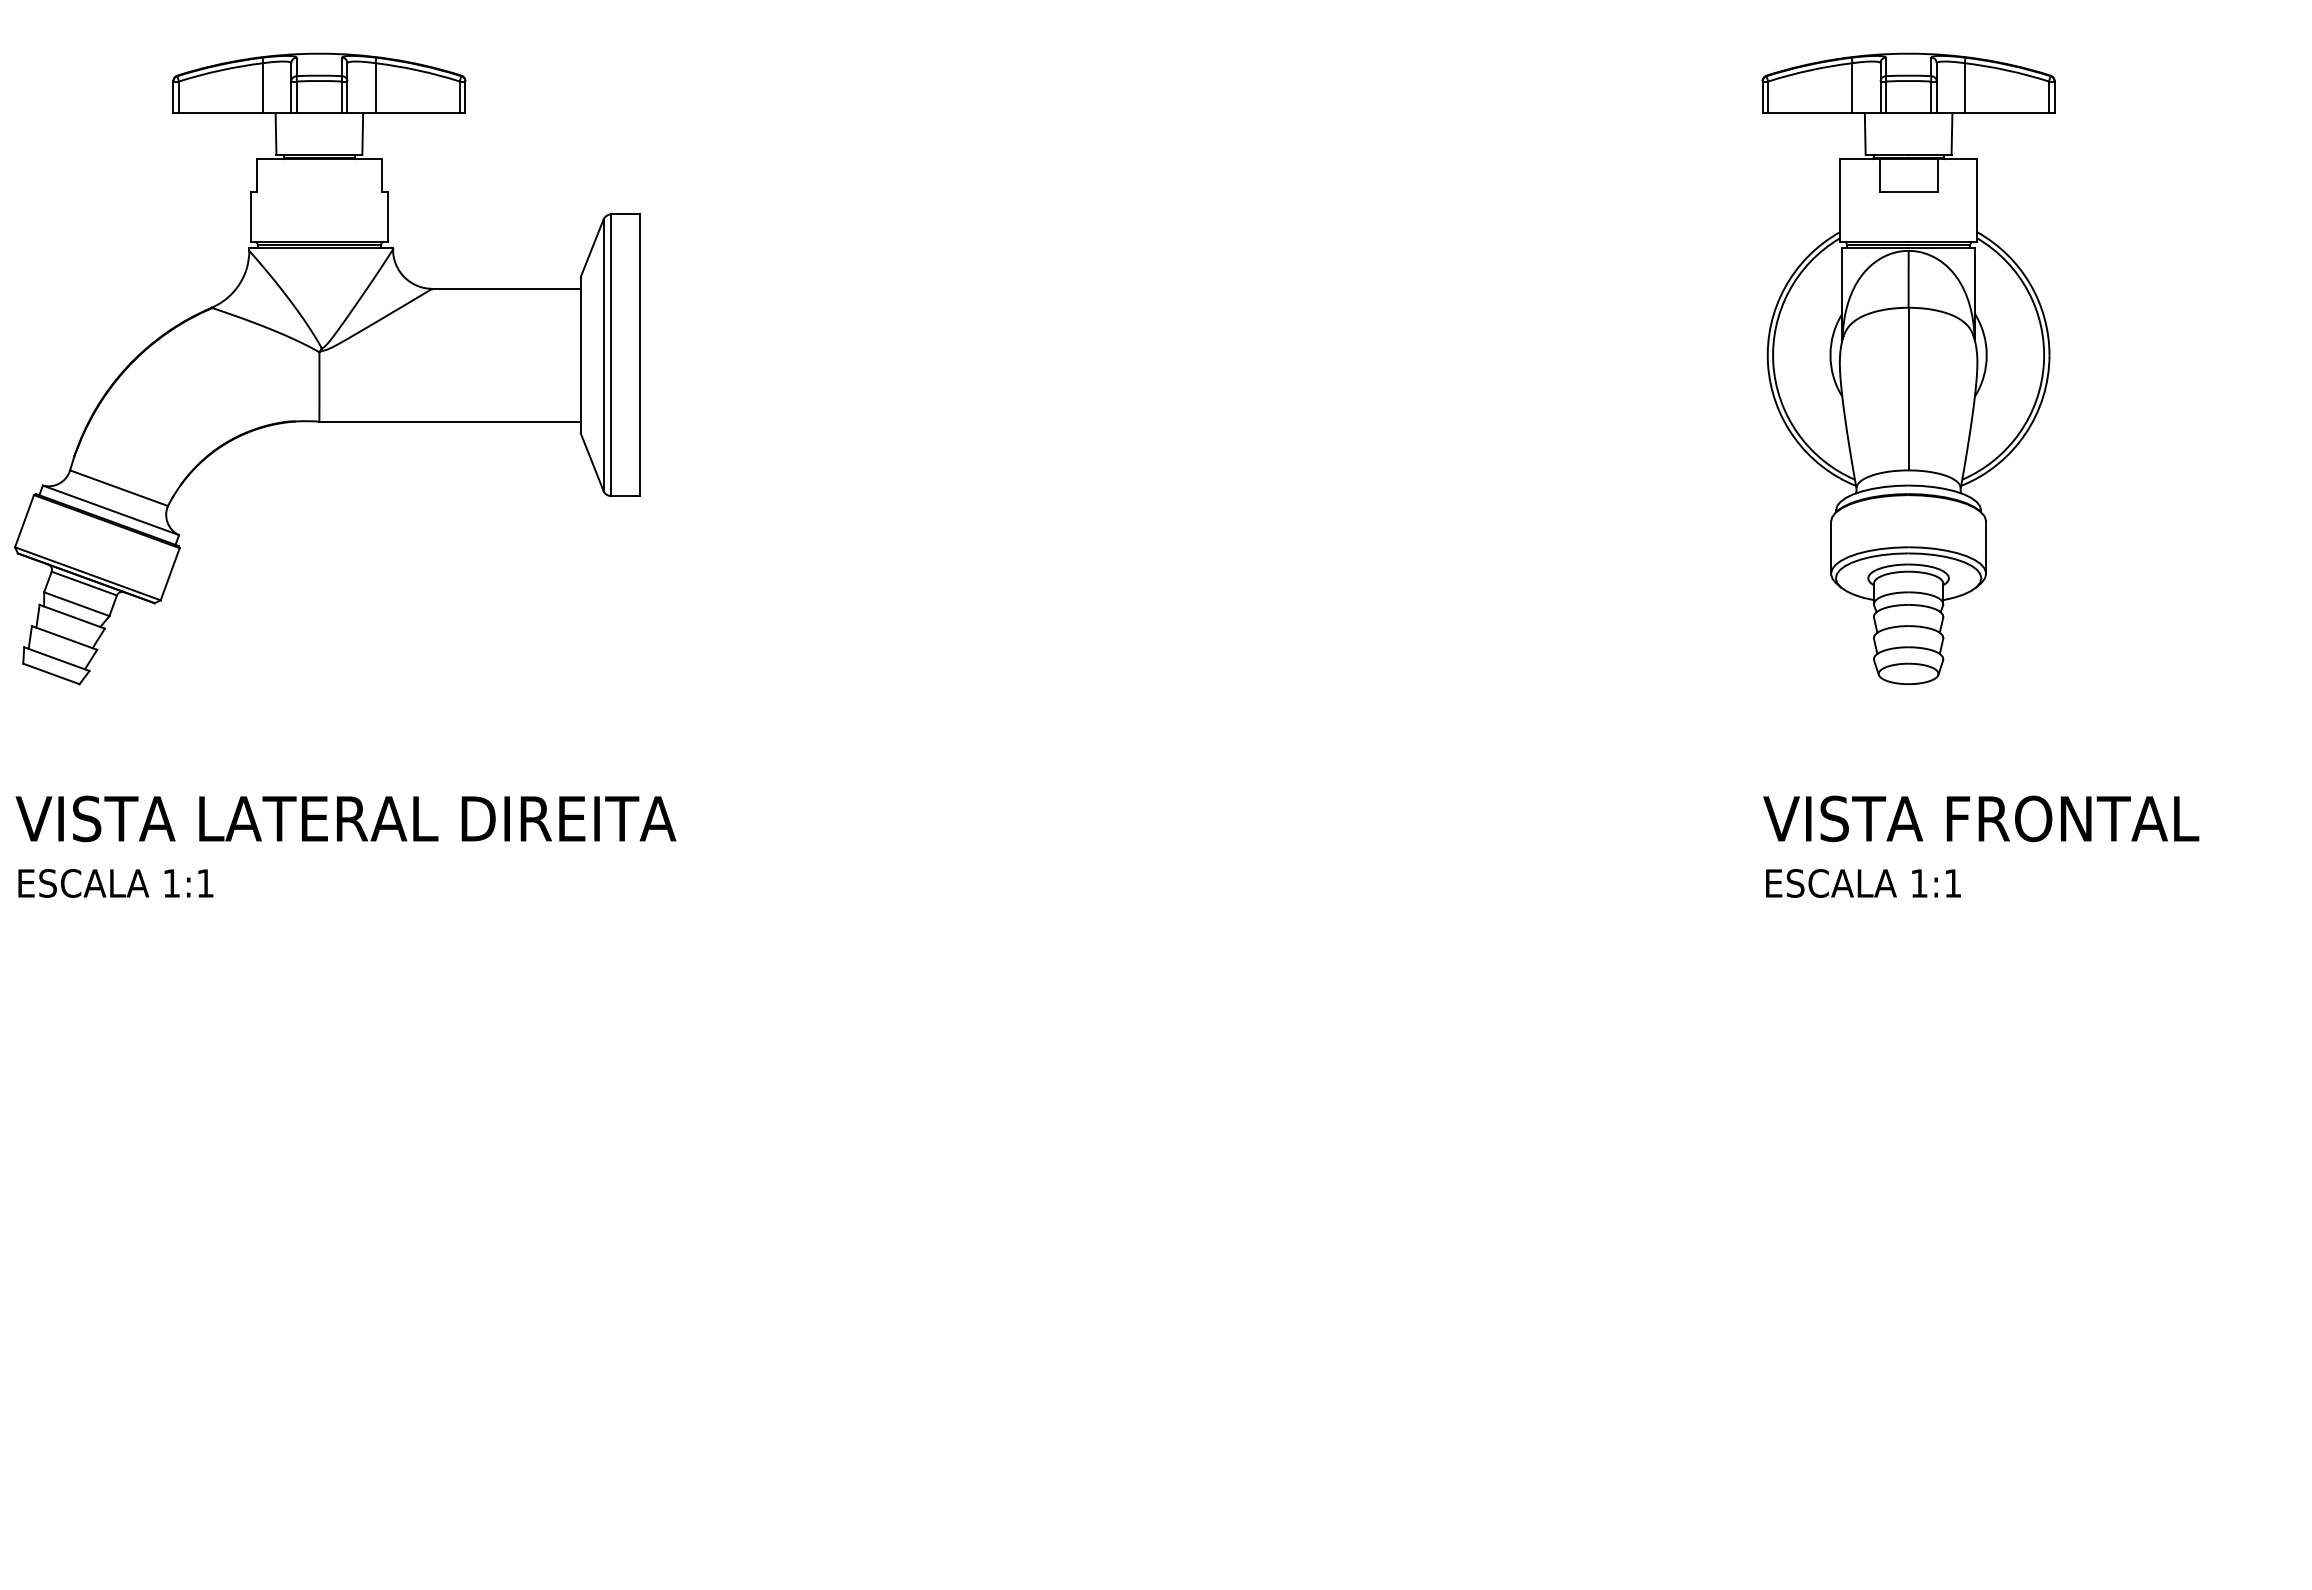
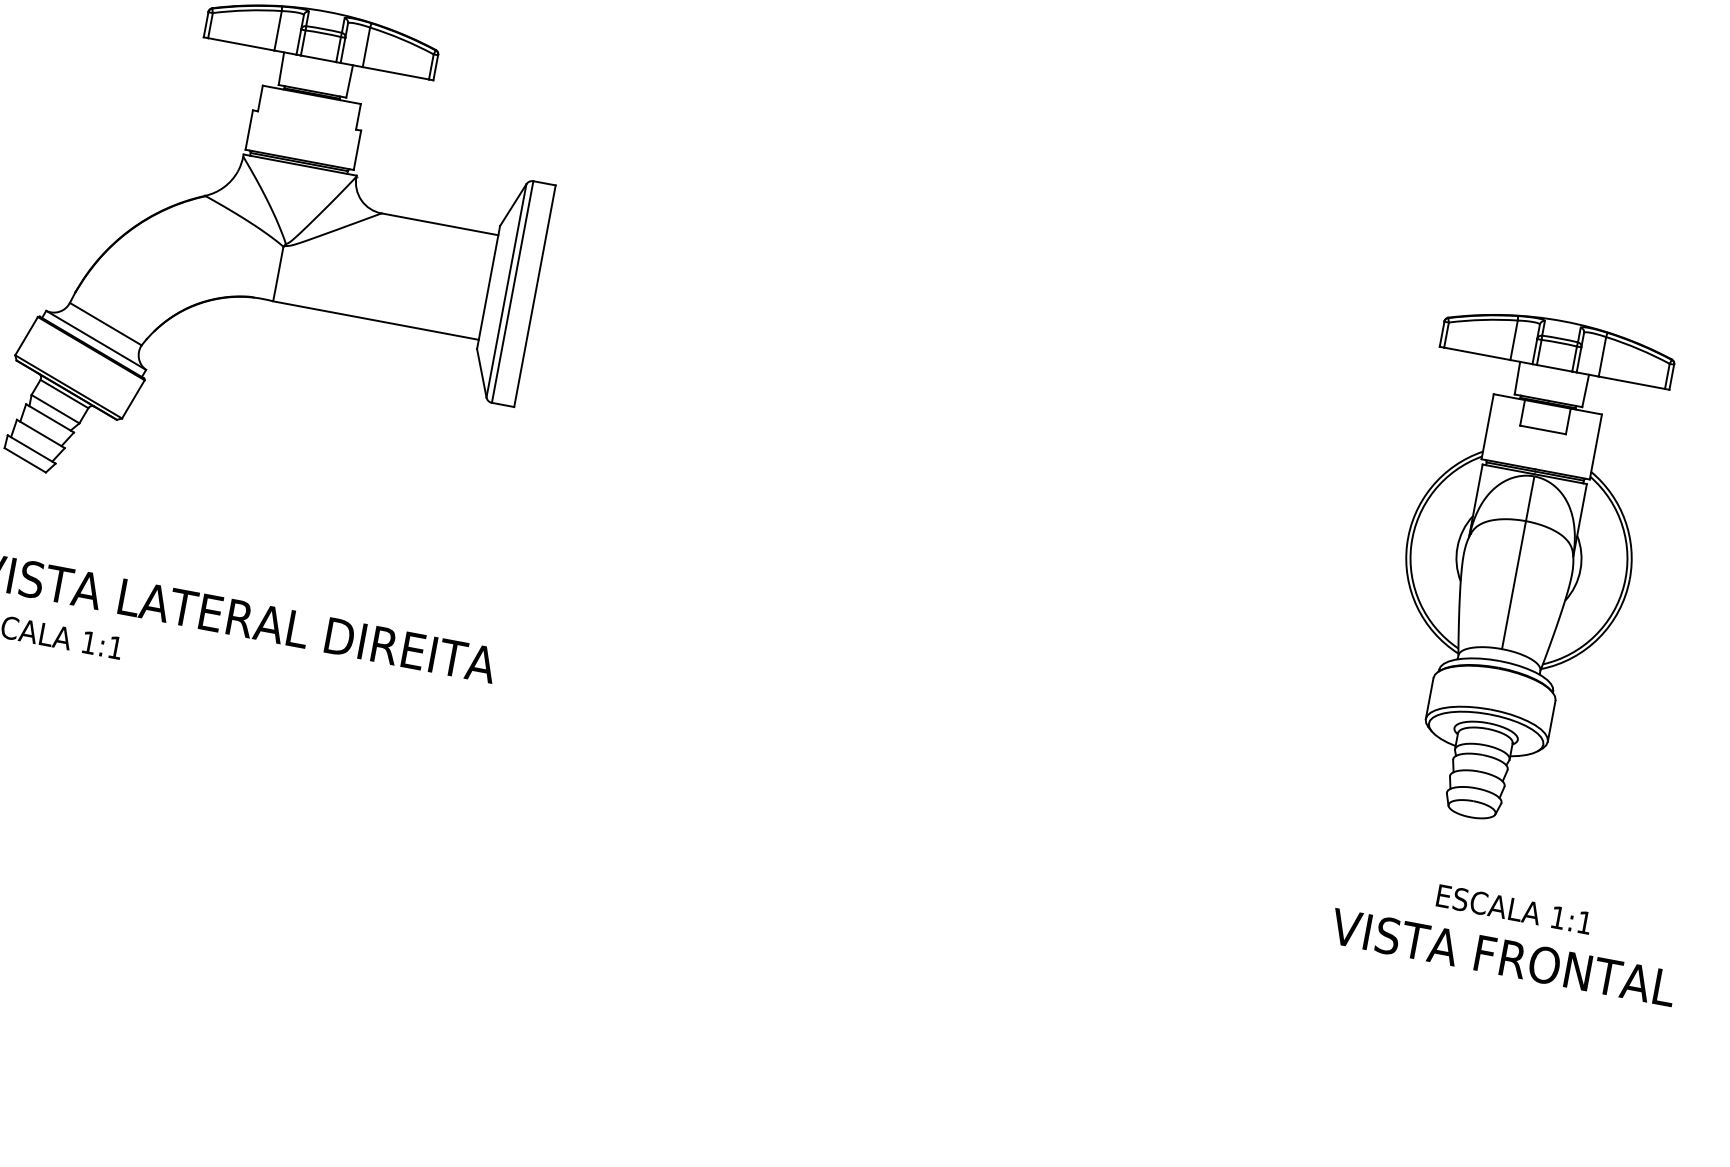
part: (1908, 368) -> (1516, 568), moved
text: (1981, 818) -> (1503, 957), moved
text: (1863, 883) -> (1514, 909), moved

